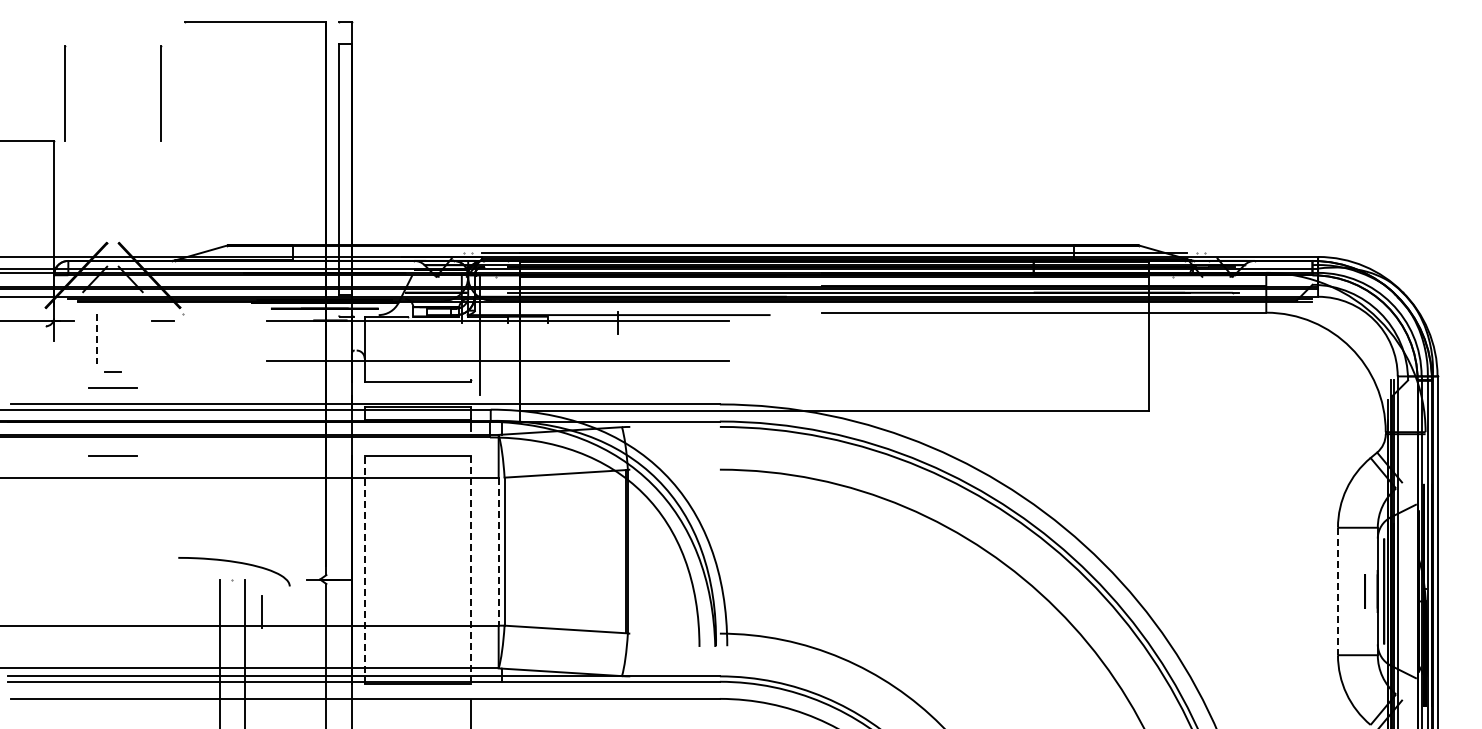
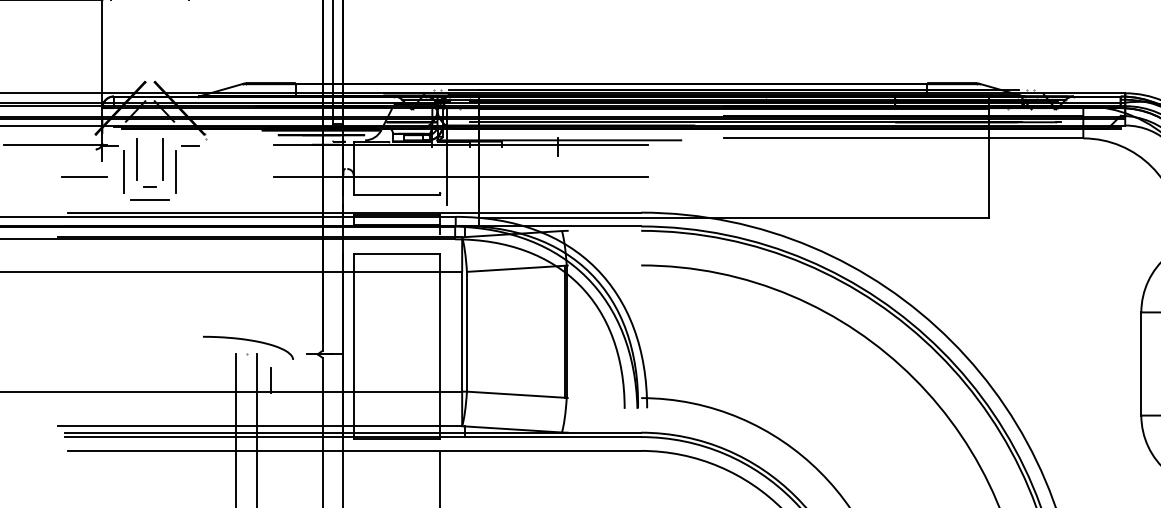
line: (128, 338) -> (162, 159), added
line: (97, 339) -> (137, 160), dashed -> solid
line: (81, 354) -> (124, 172), added
line: (144, 354) -> (175, 172), added
line: (31, 360) -> (84, 177), added
line: (112, 455) -> (149, 253), removed
line: (498, 552) -> (462, 332), dashed -> solid
line: (364, 569) -> (353, 346), dashed -> solid
line: (471, 570) -> (440, 347), dashed -> solid
line: (1337, 591) -> (1140, 364), dashed -> solid

